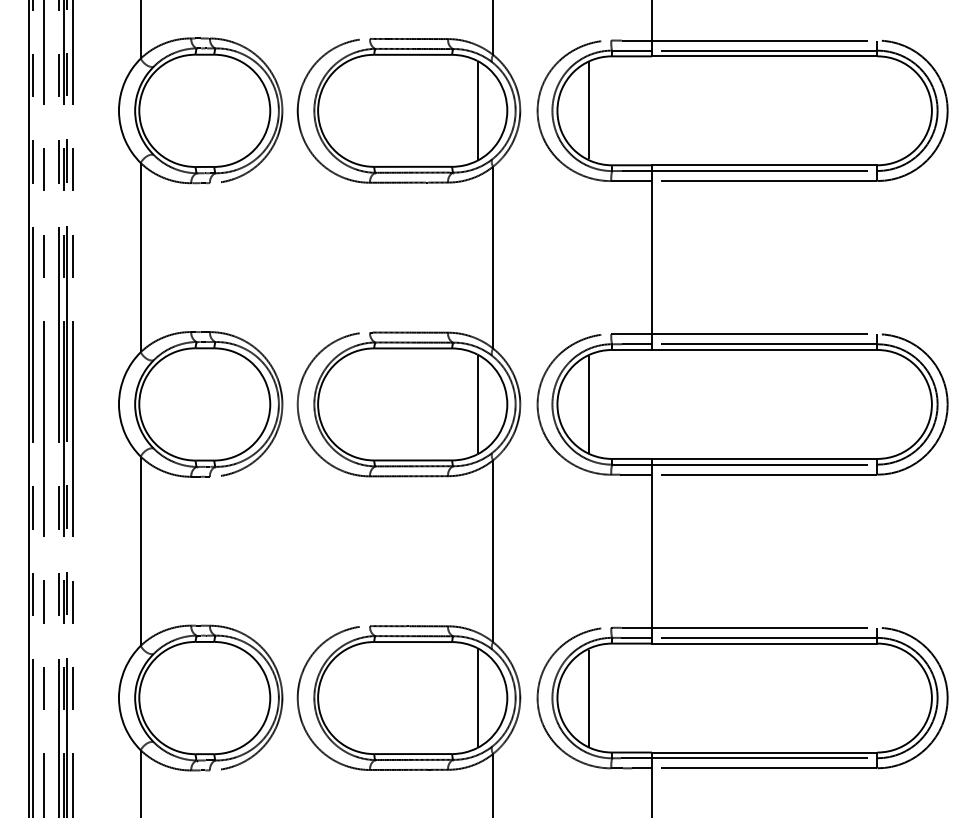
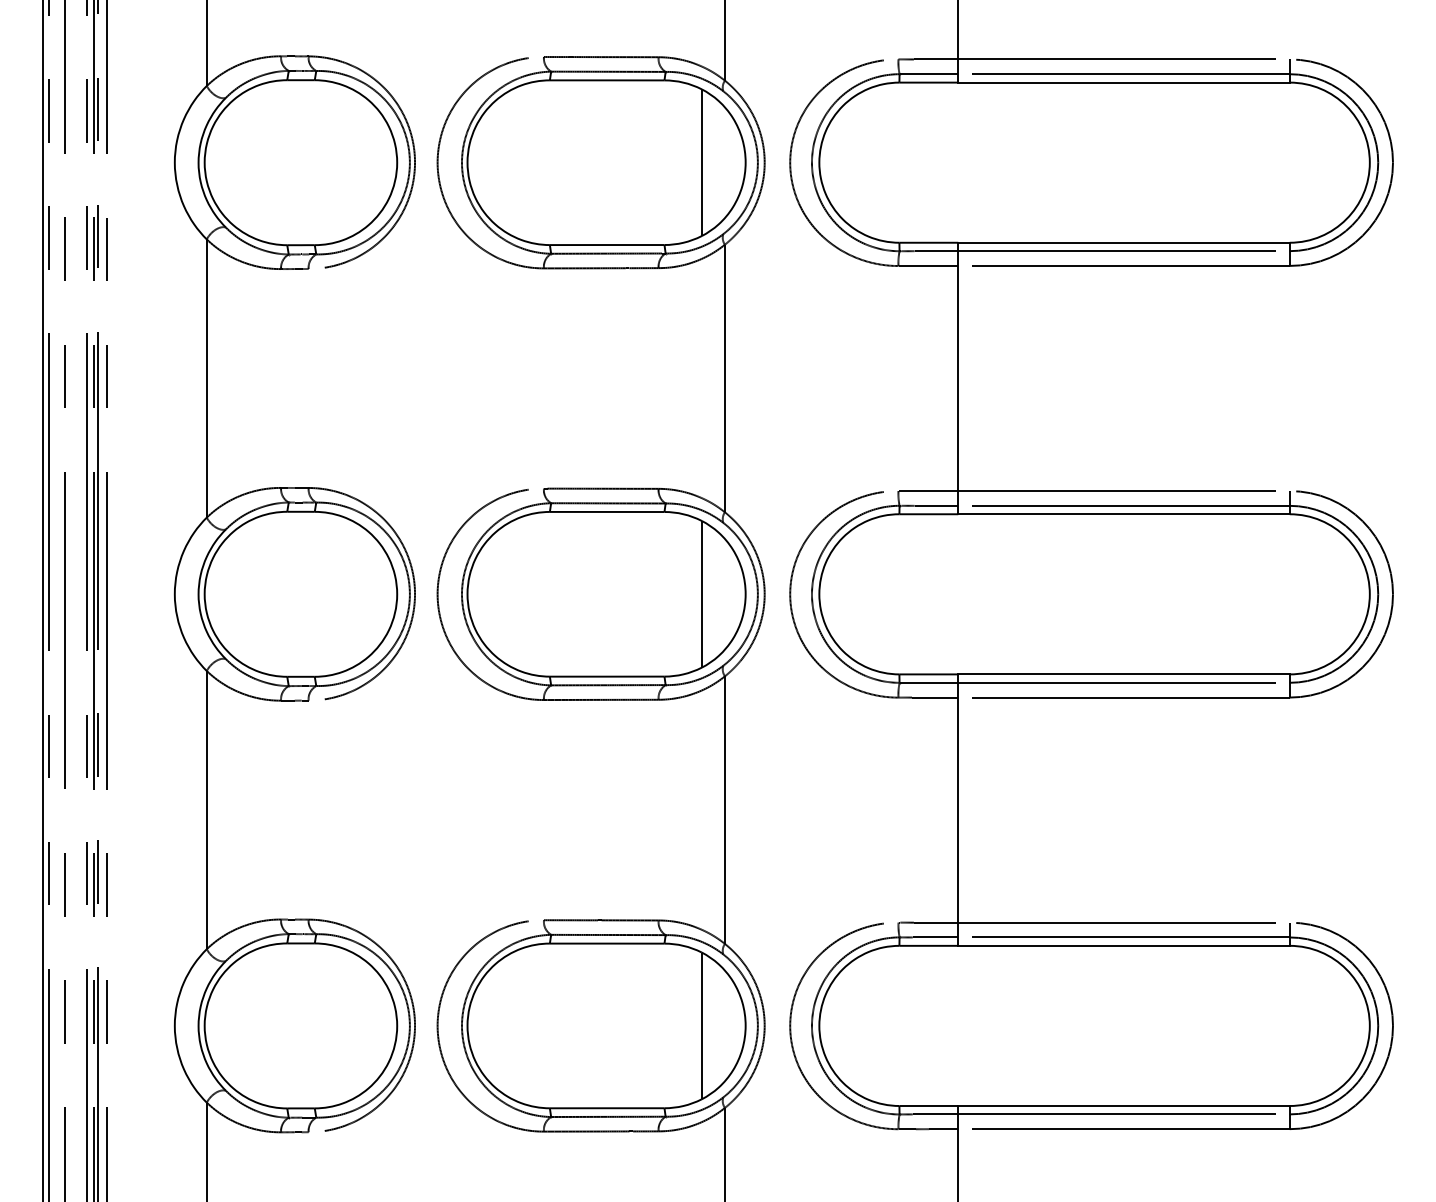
line: (588, 110) -> (865, 162), removed
line: (588, 404) -> (865, 594), removed
line: (588, 697) -> (865, 1025), removed

